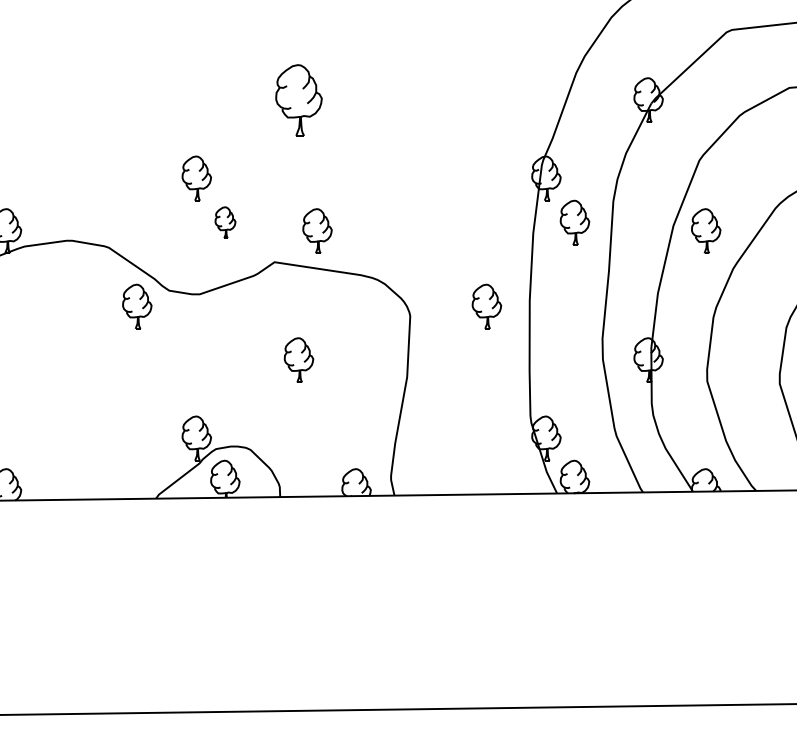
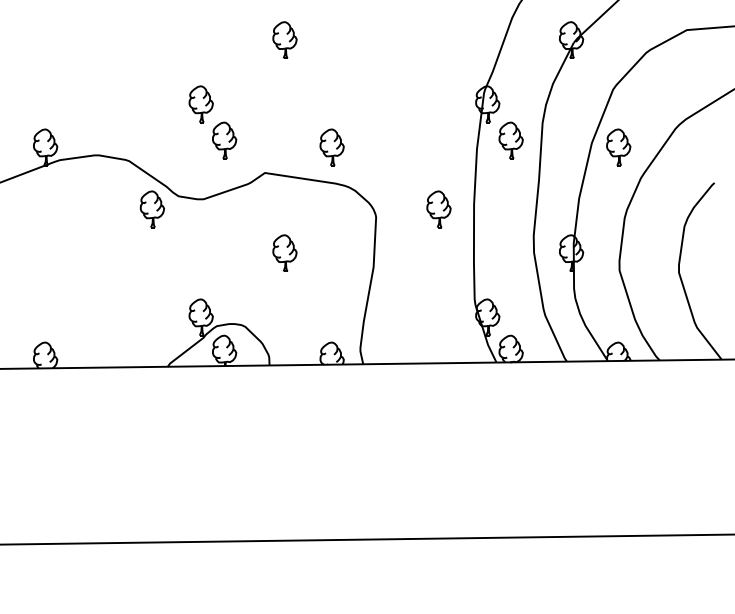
part: (298, 99) -> (284, 39), size x0.62
part: (225, 222) -> (224, 140), size x1.43
part: (316, 231) -> (331, 147), moved

